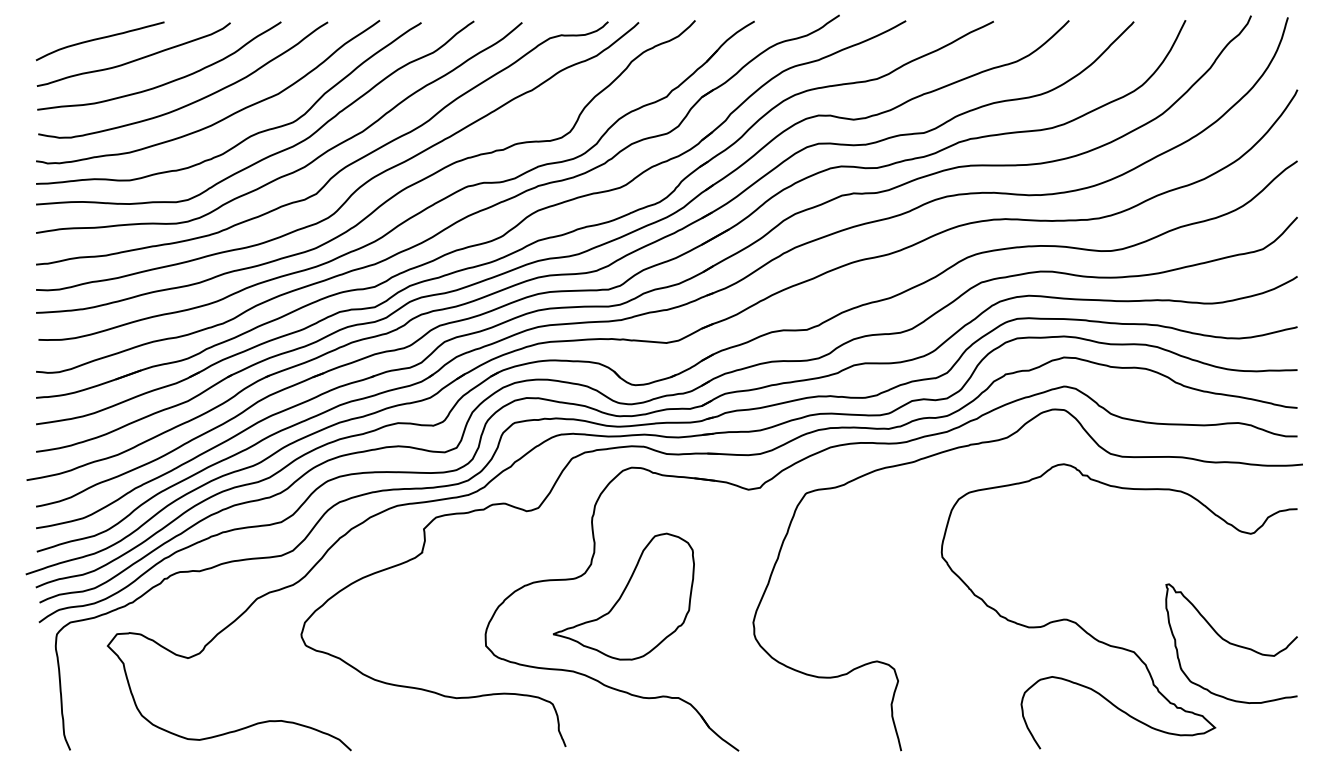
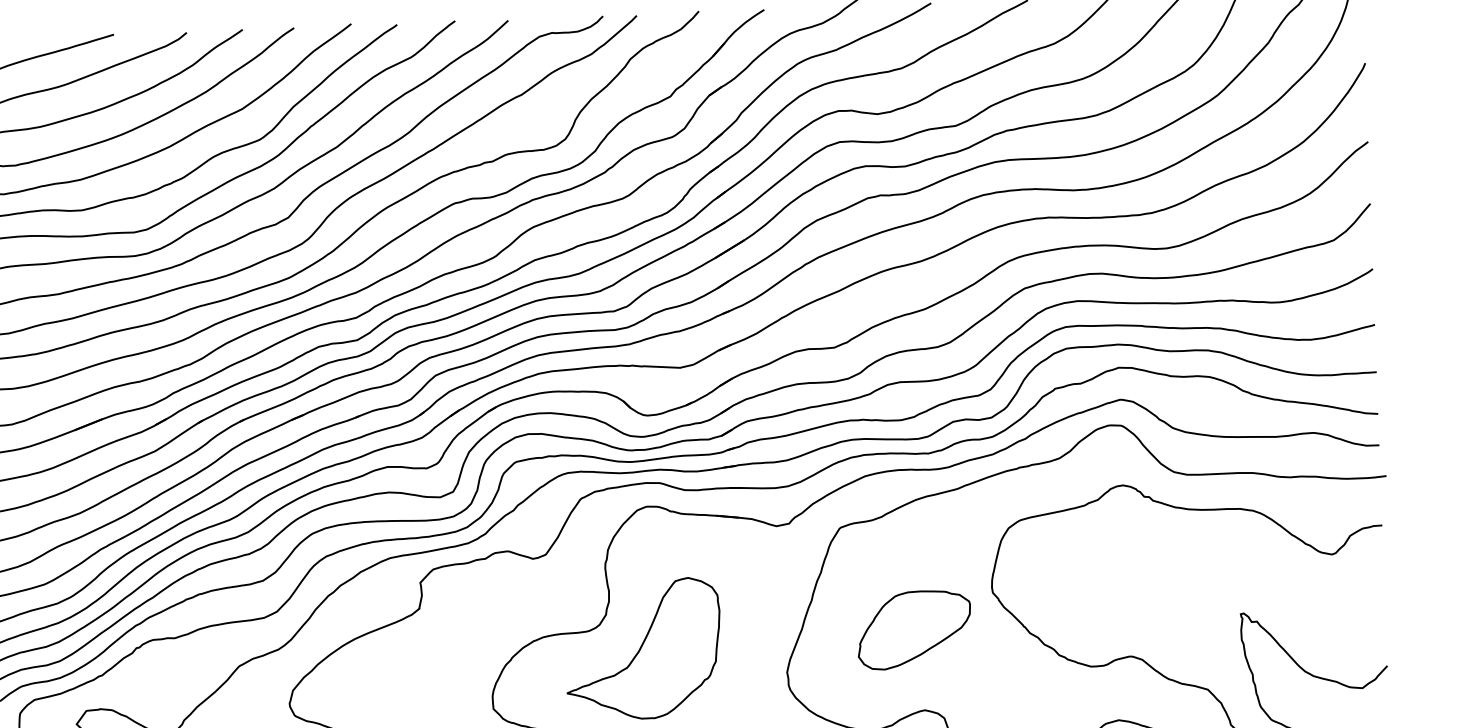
part: (870, 588) -> (914, 630), added

